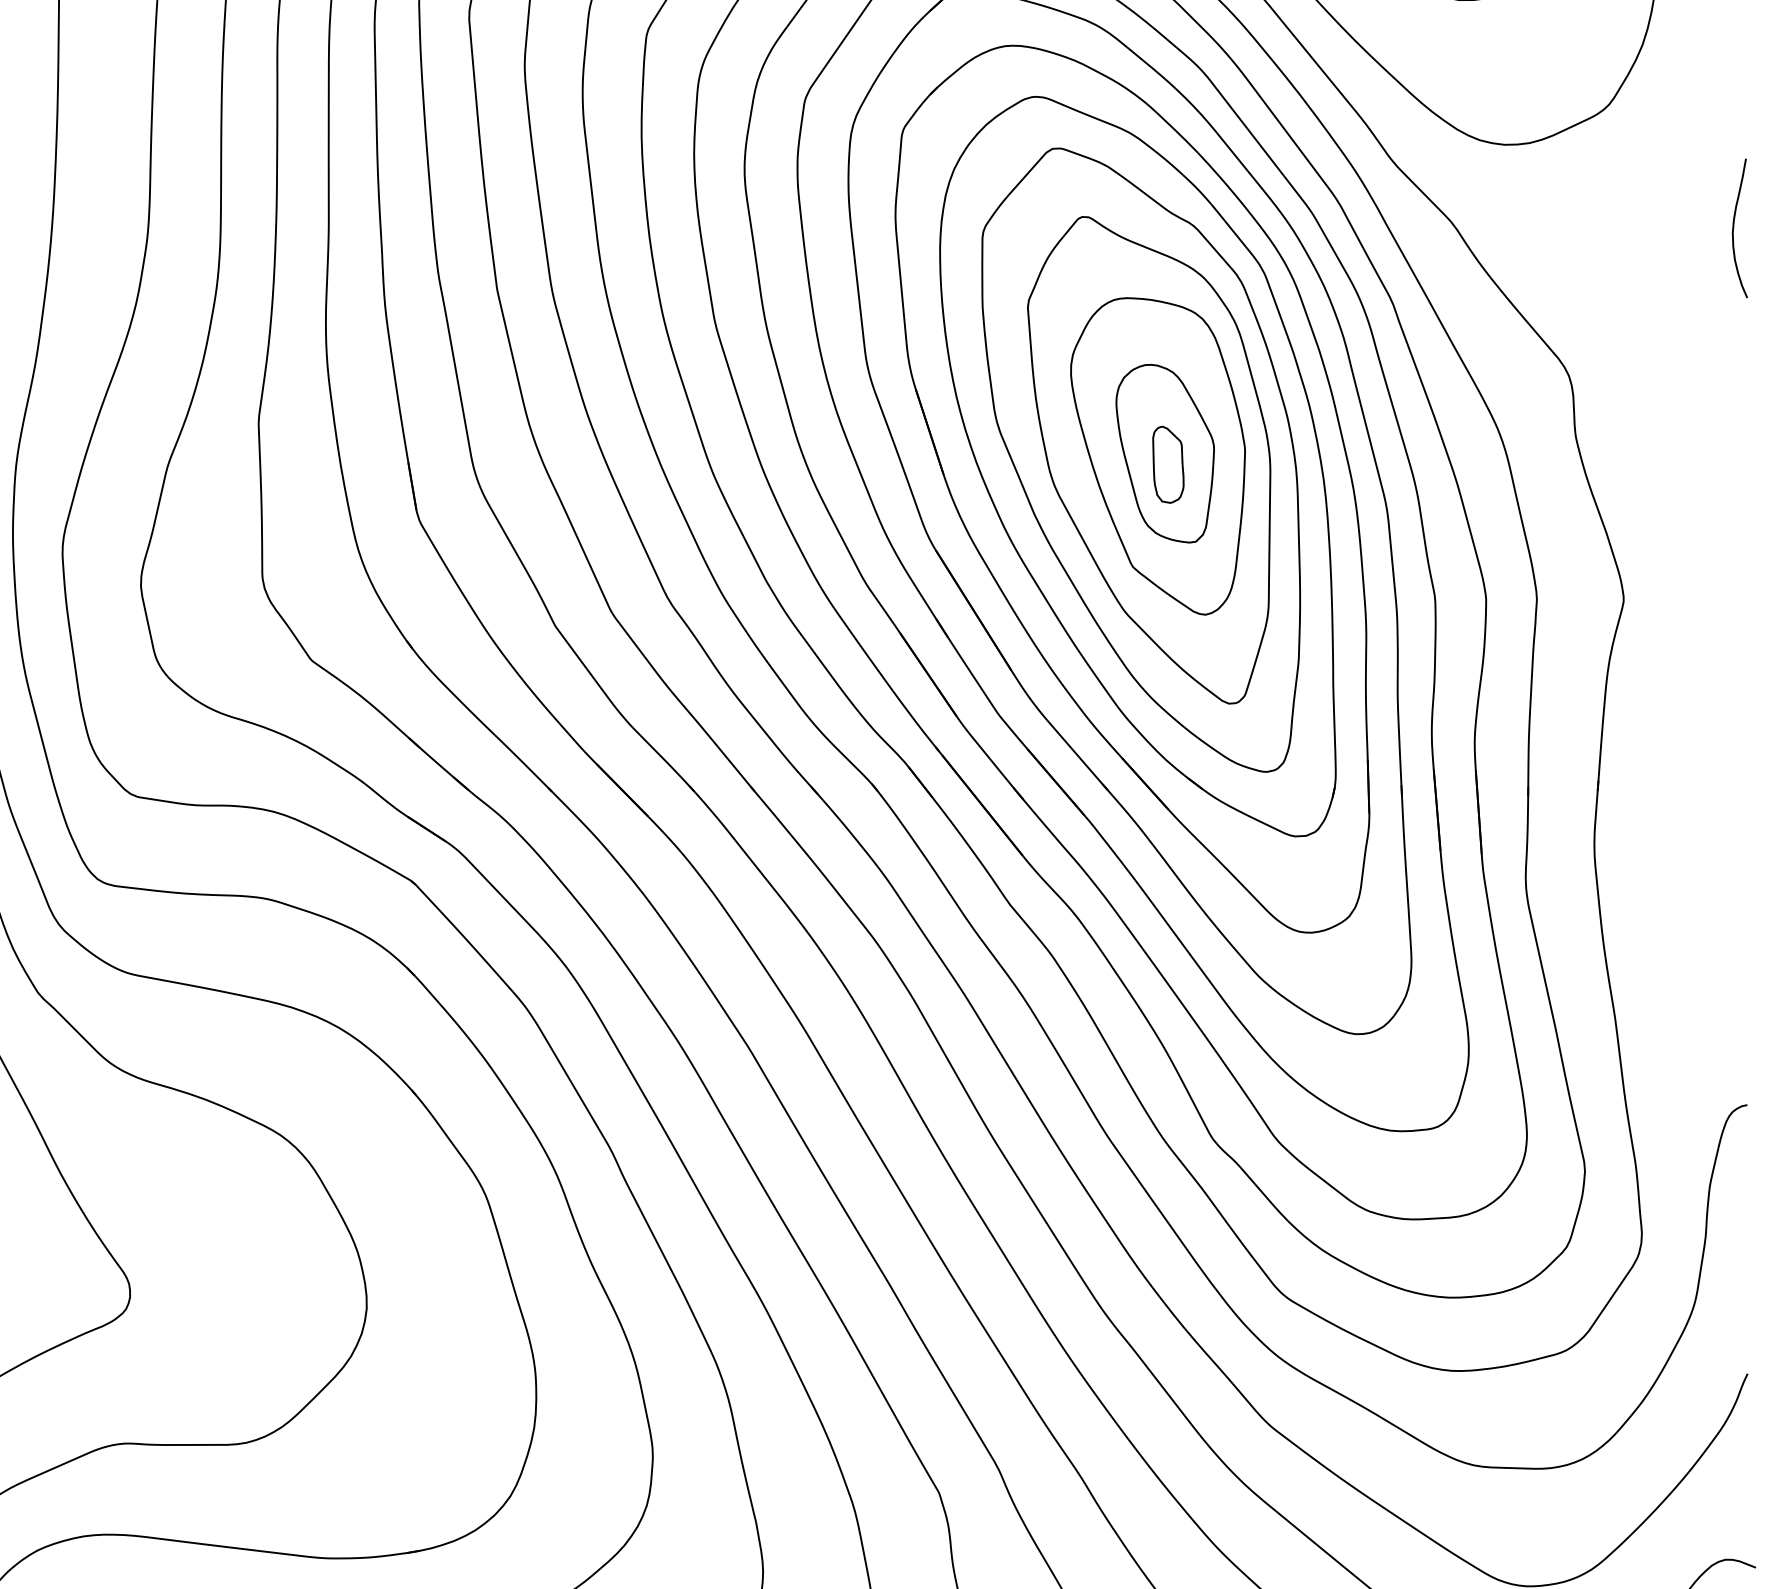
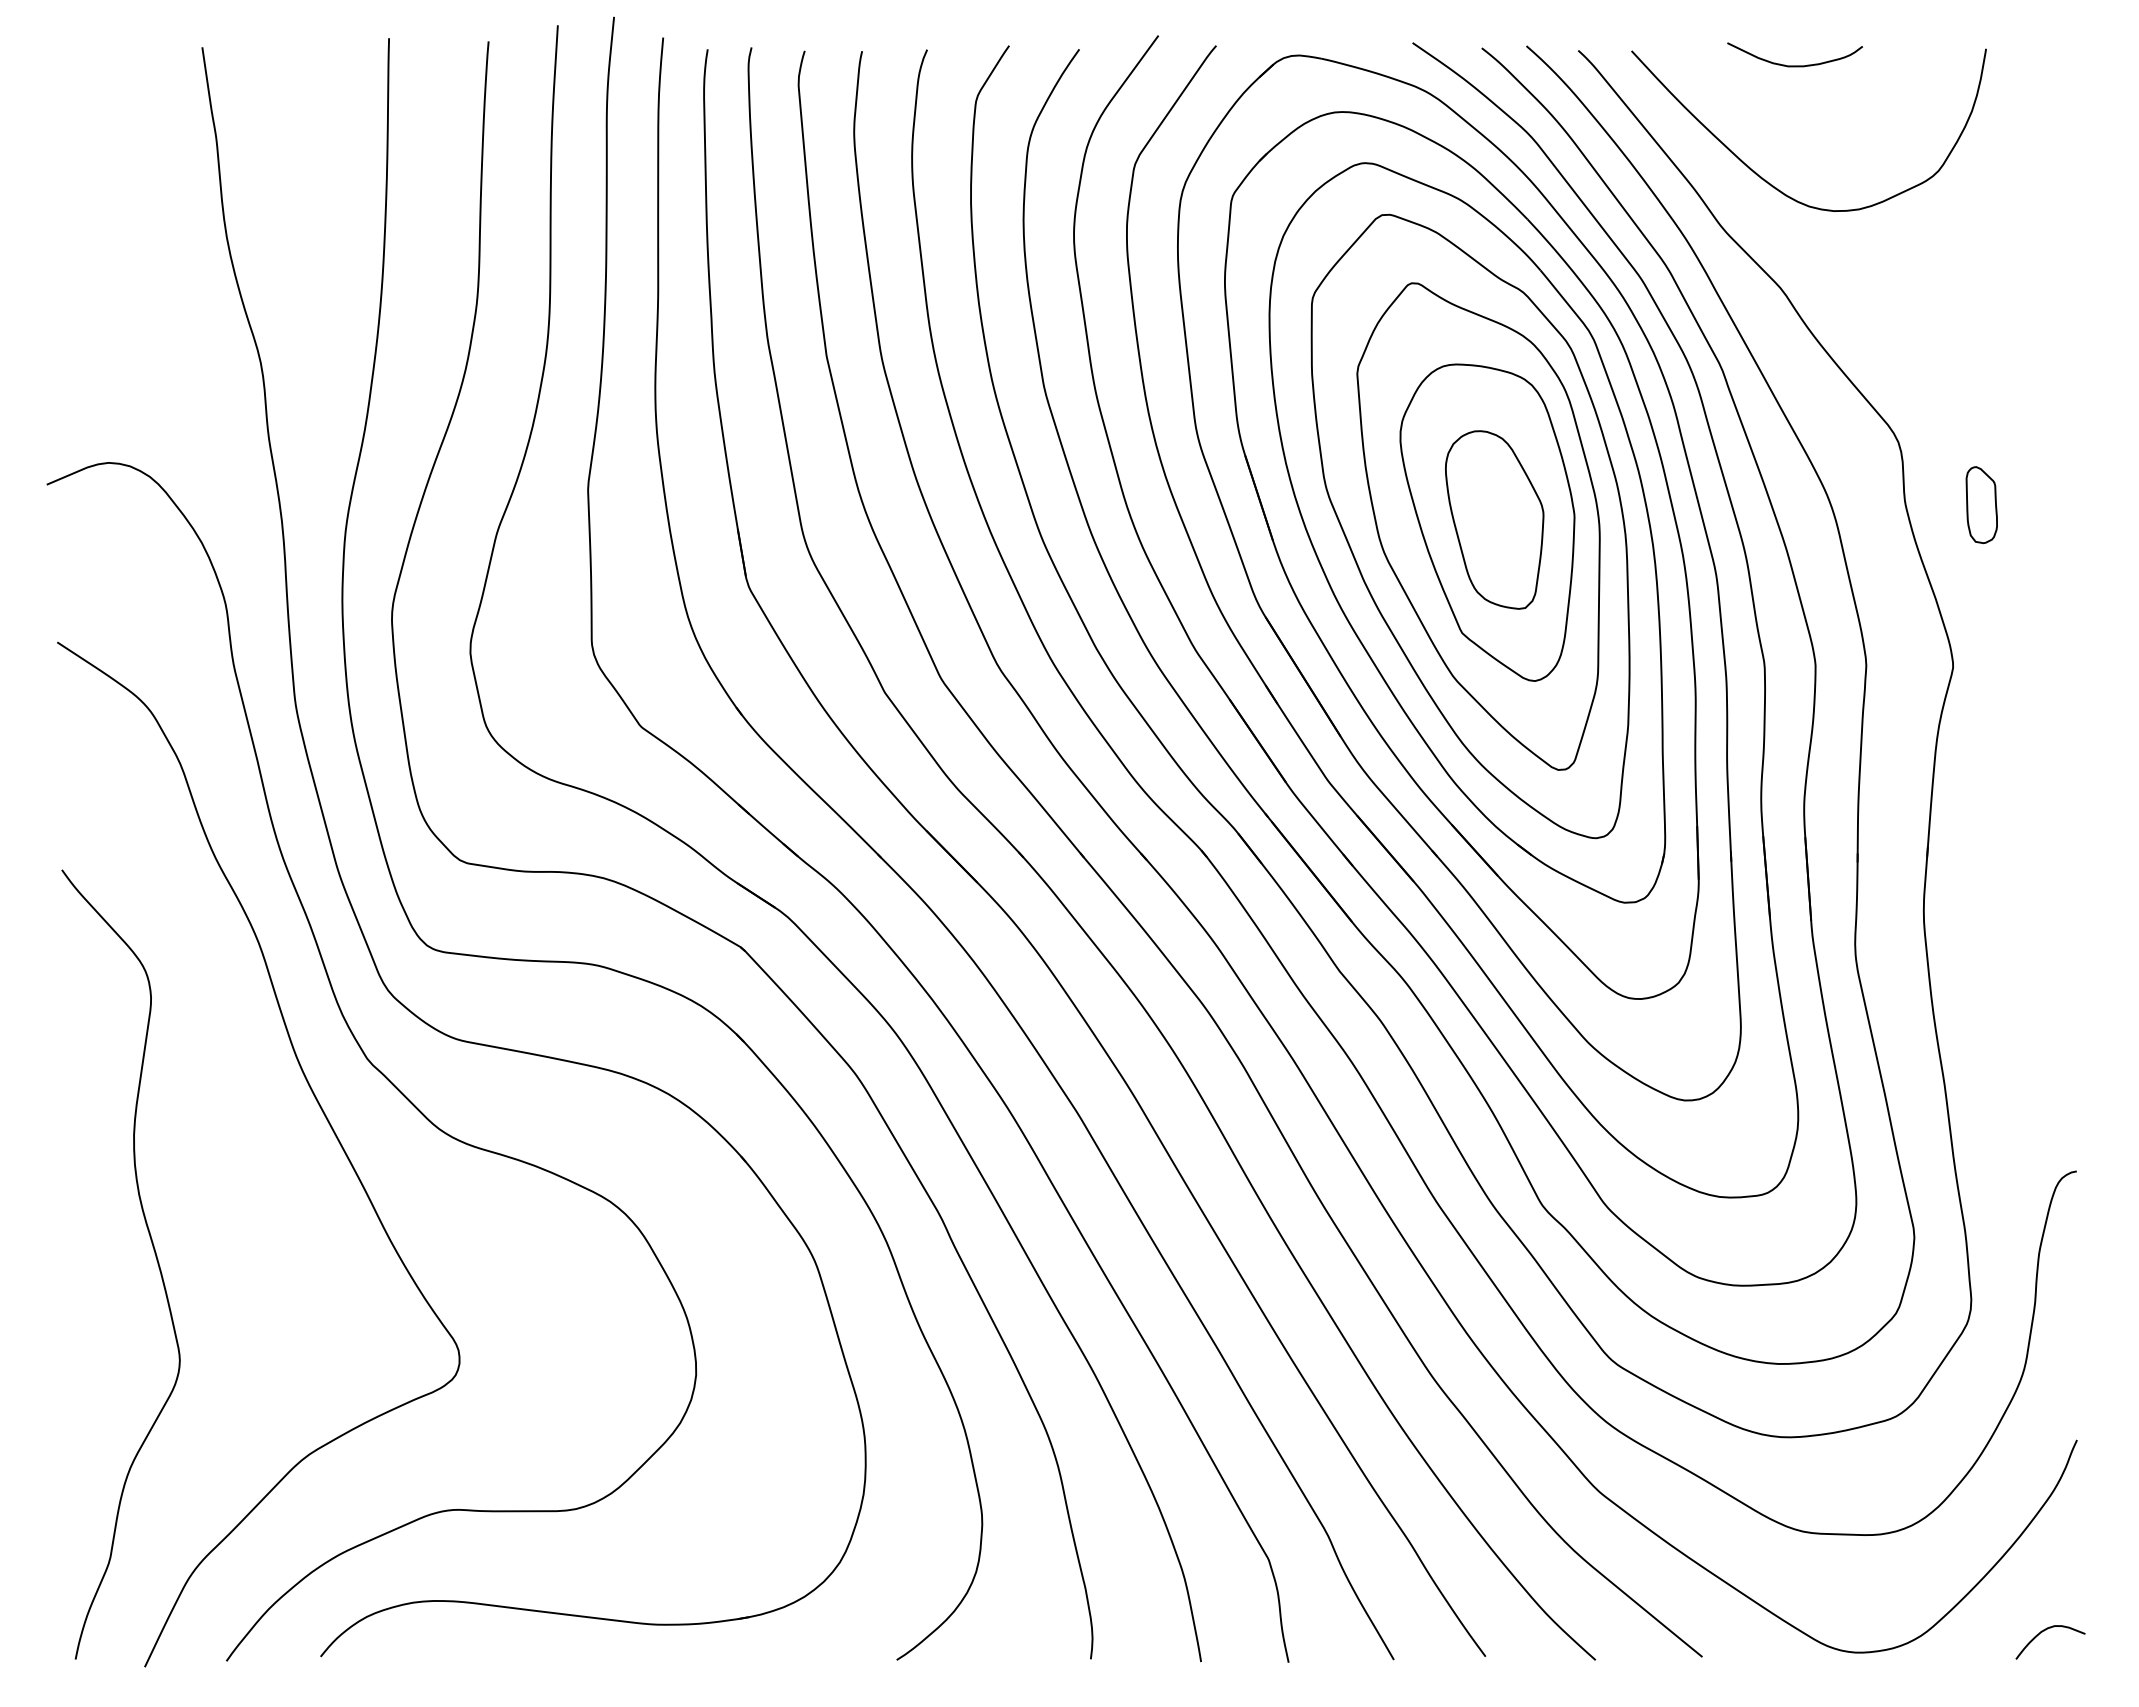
curve: (1734, 228) -> (2063, 294), removed
part: (1168, 465) -> (1981, 505), moved

